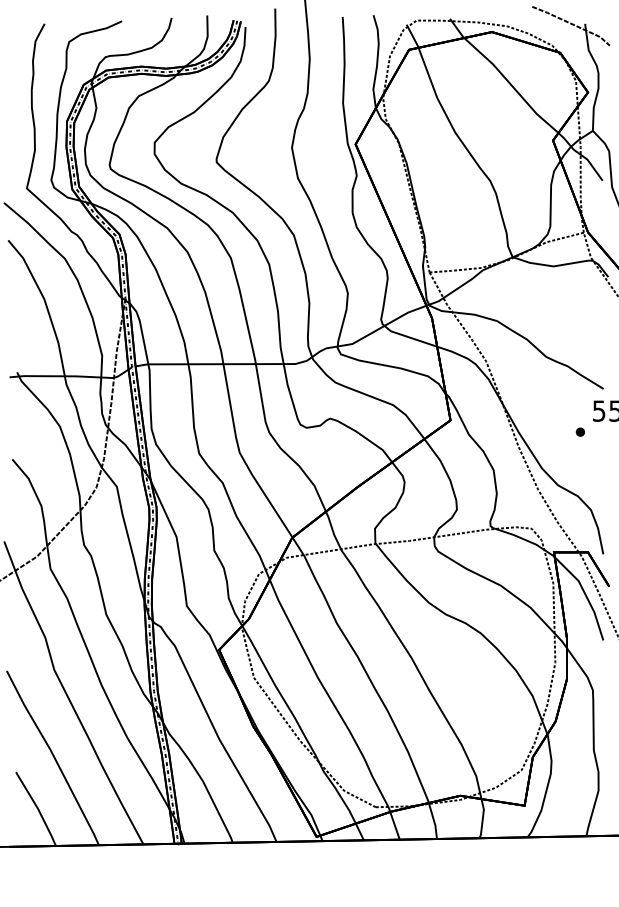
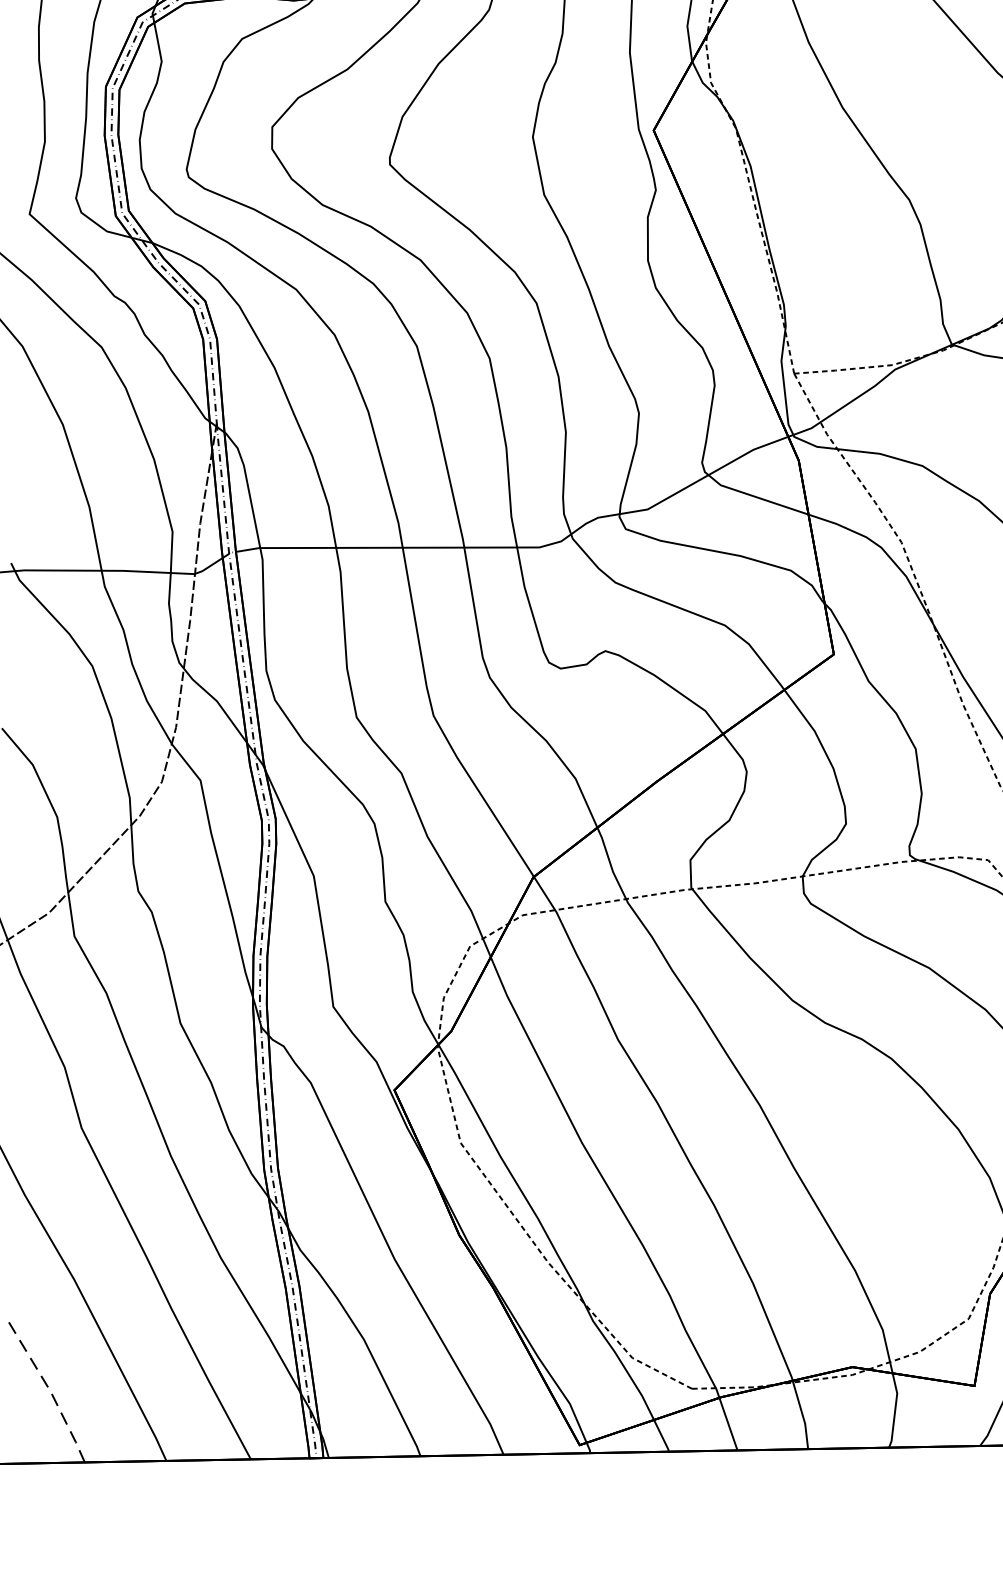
line: (38, 808) -> (51, 1391), solid -> dashed

